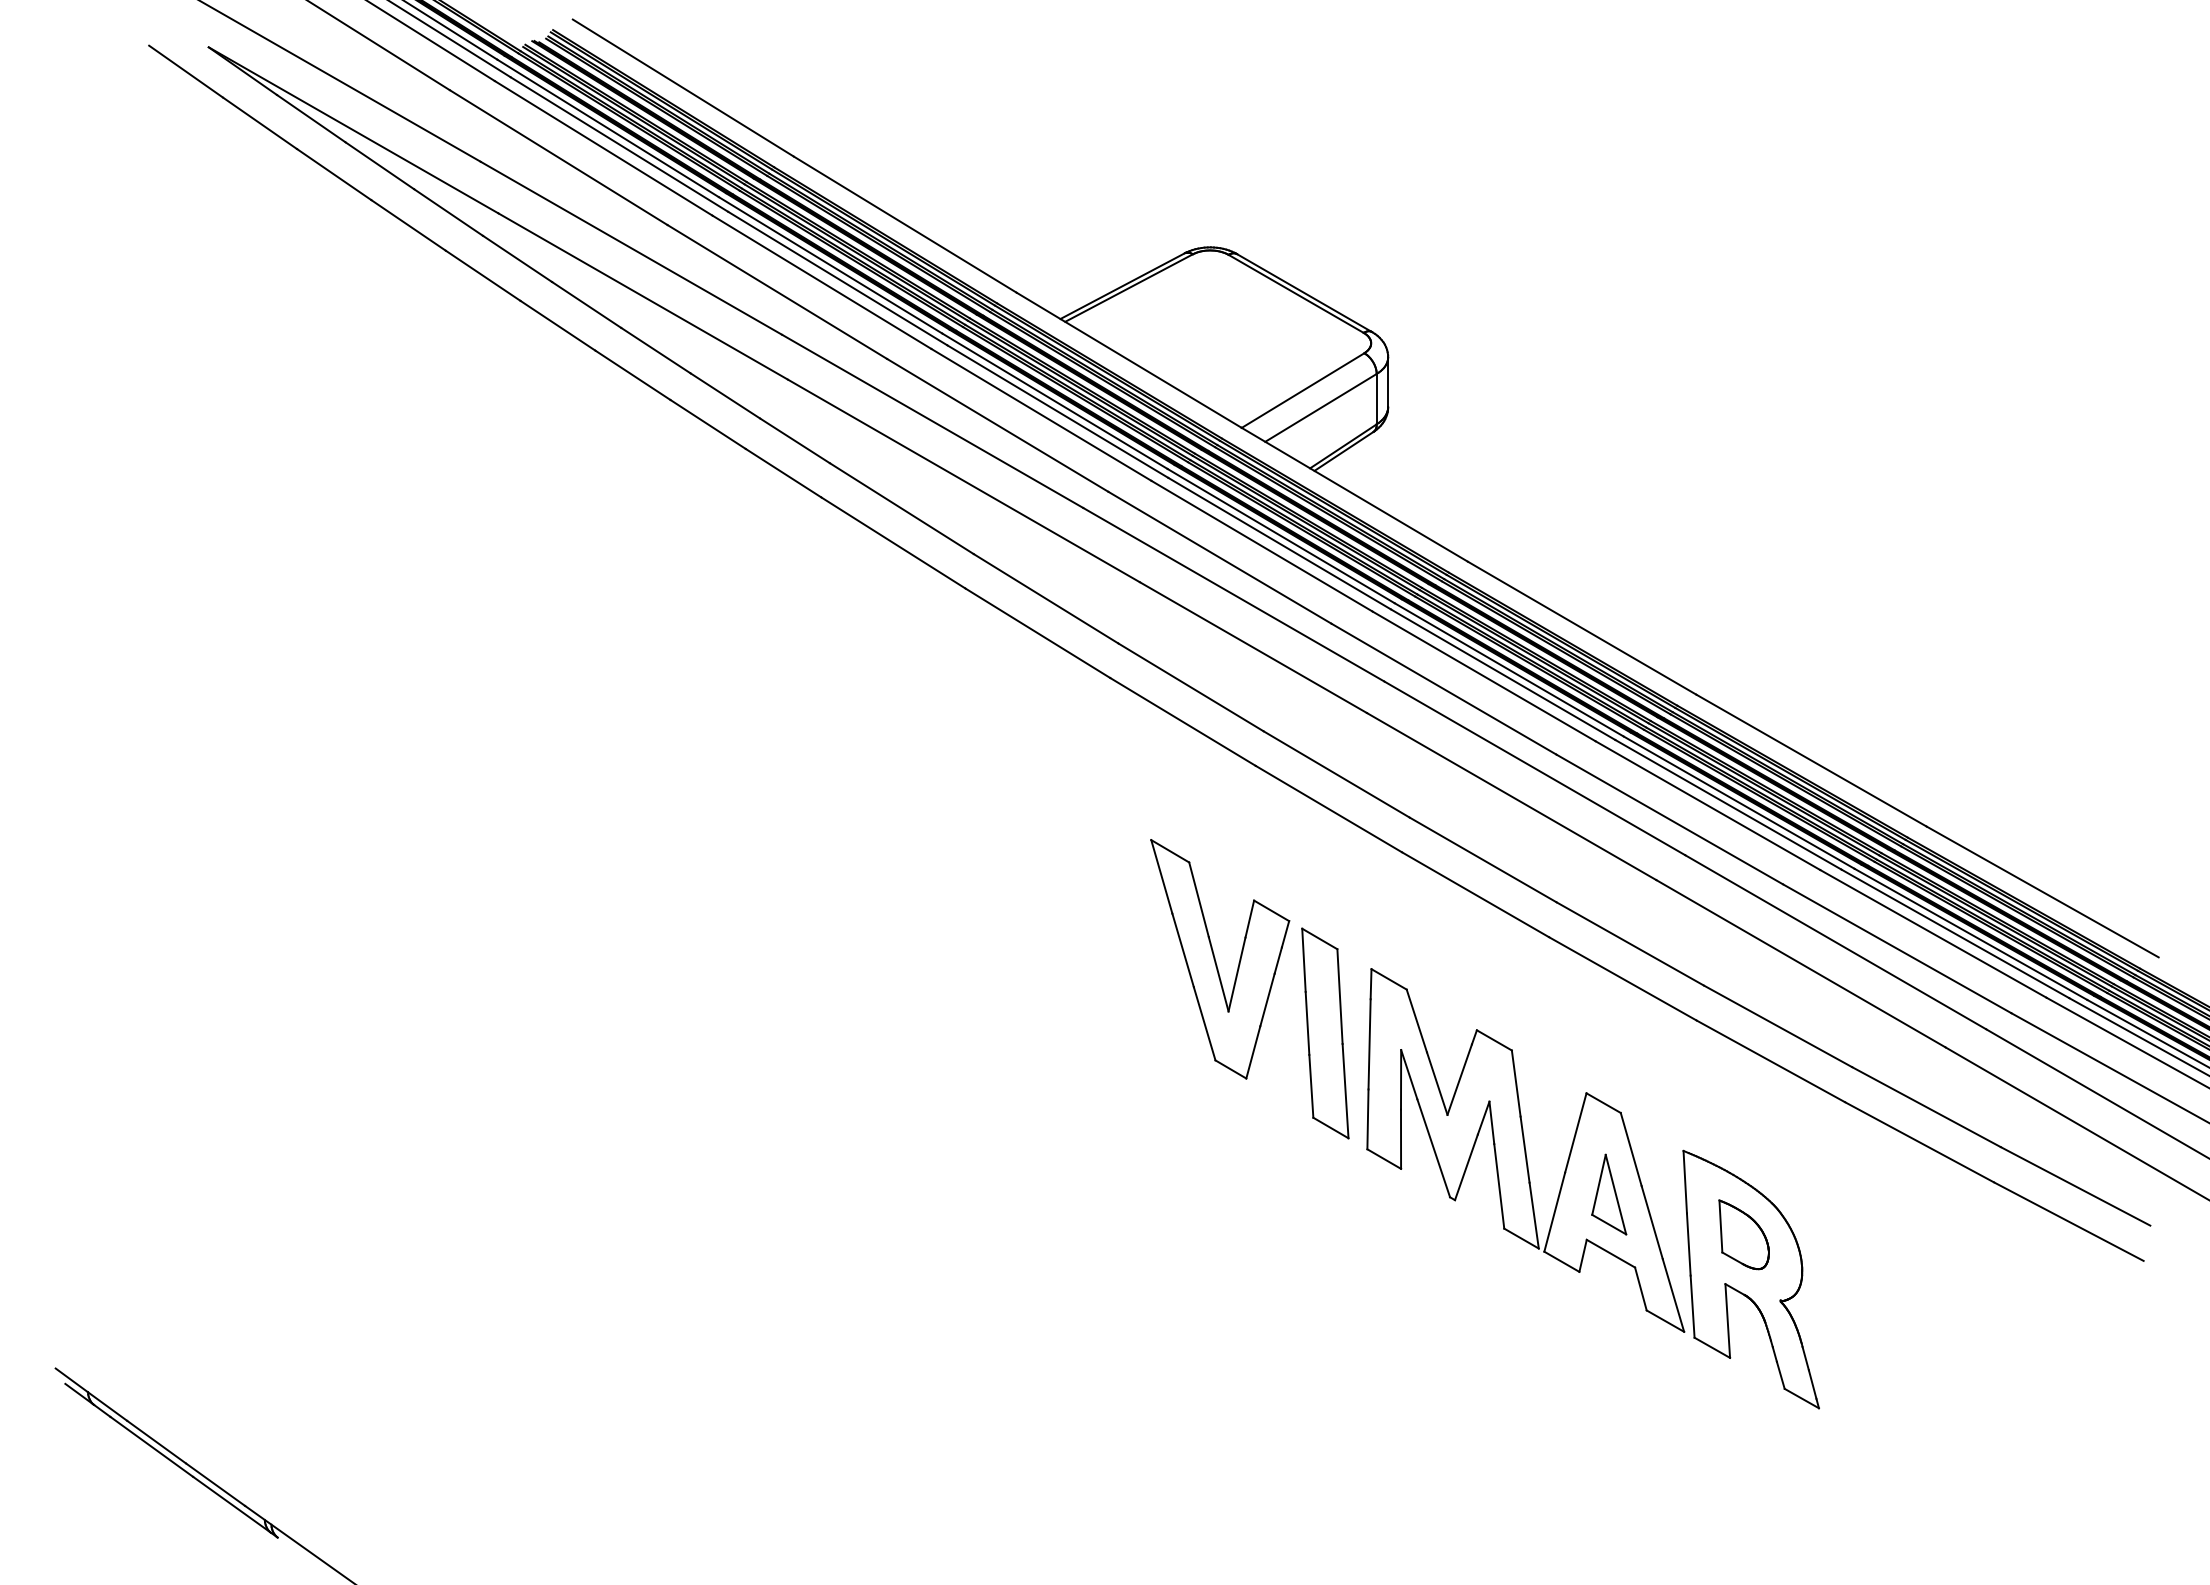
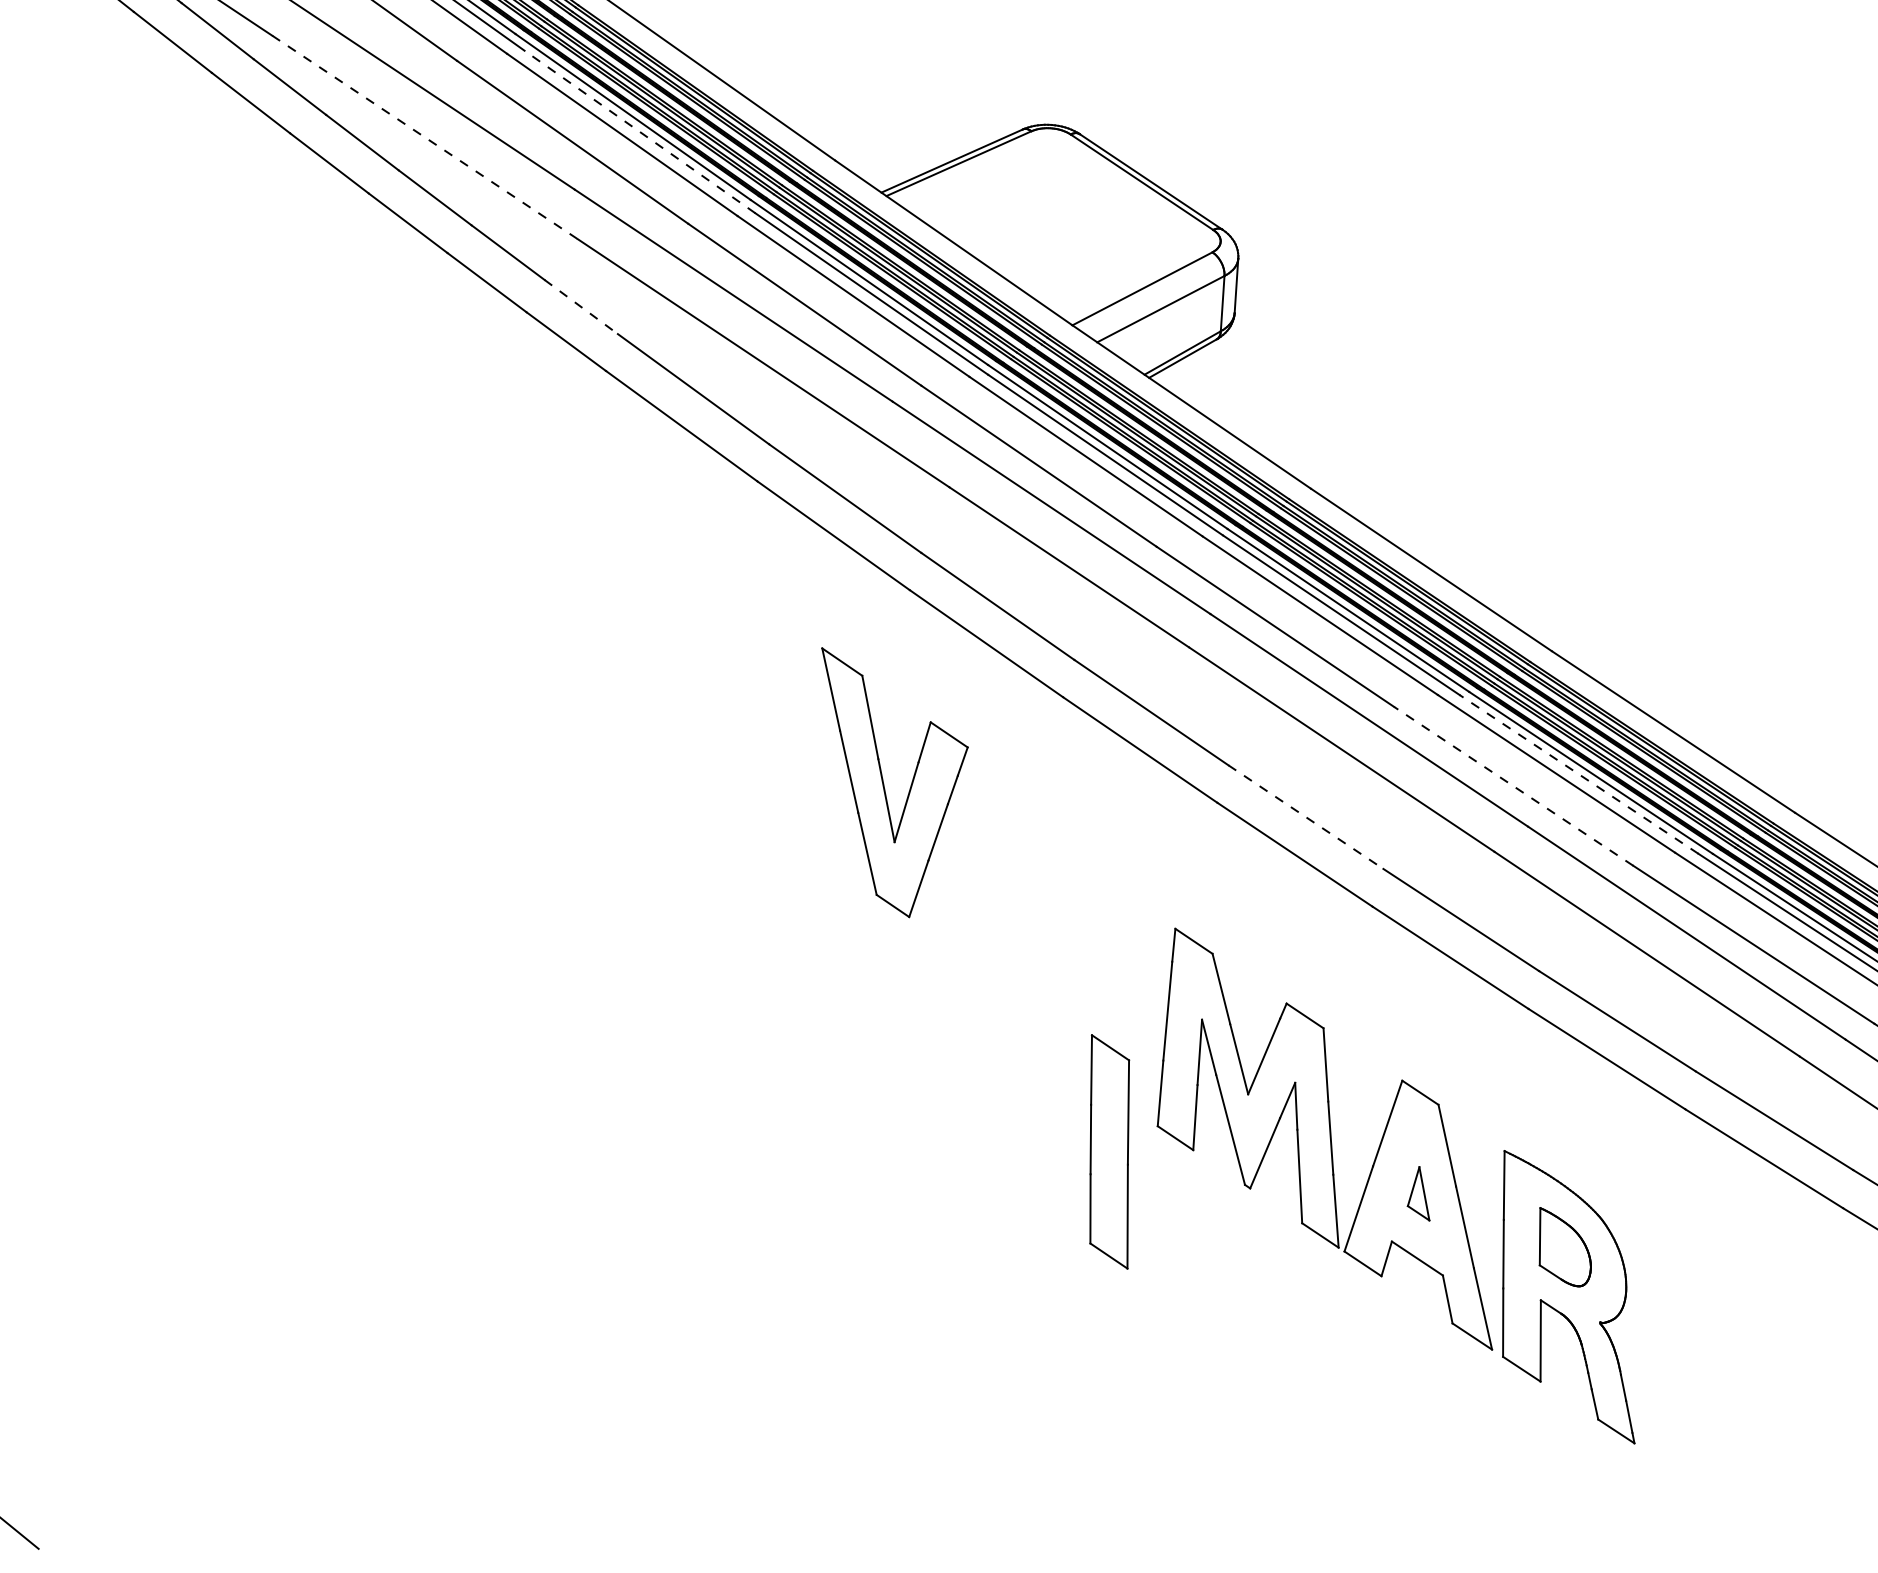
line: (837, 278) -> (639, 131), solid -> dashed
line: (643, 296) -> (425, 137), solid -> dashed
line: (795, 441) -> (581, 307), solid -> dashed
line: (1727, 804) -> (1578, 774), solid -> dashed
line: (1669, 819) -> (1513, 786), solid -> dashed
line: (1483, 859) -> (1306, 816), solid -> dashed
part: (1220, 959) -> (889, 784), moved
part: (1325, 1033) -> (1109, 1151), moved
part: (1609, 1194) -> (1420, 1193), size x0.6

